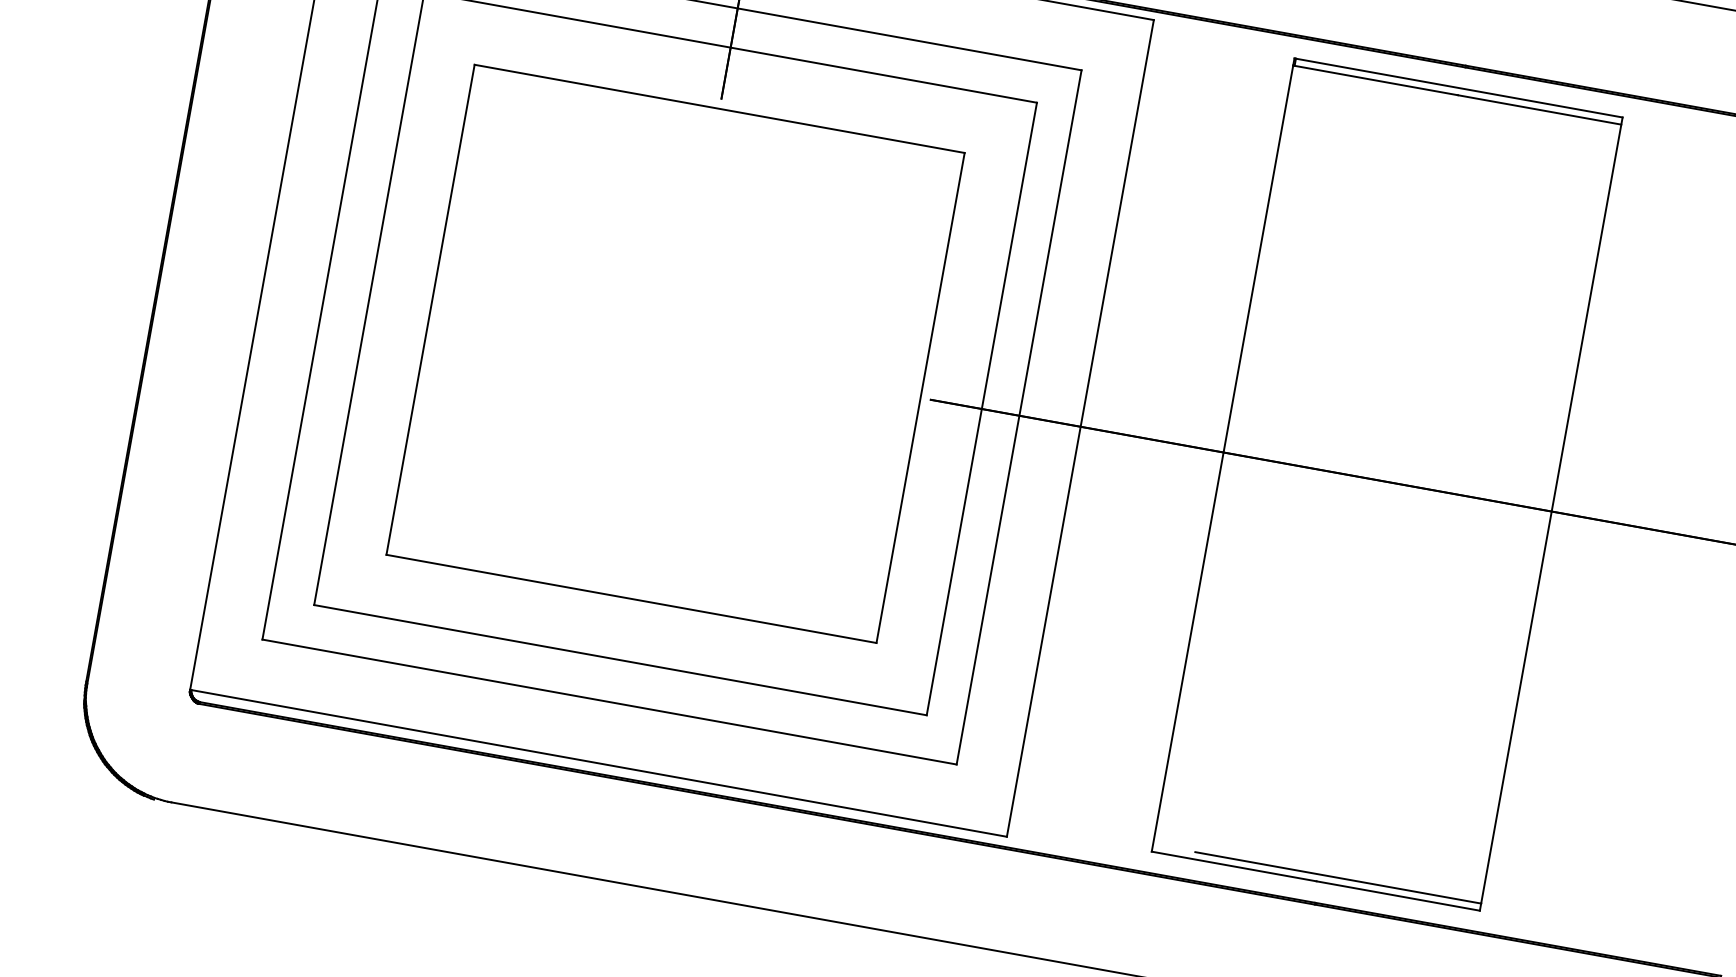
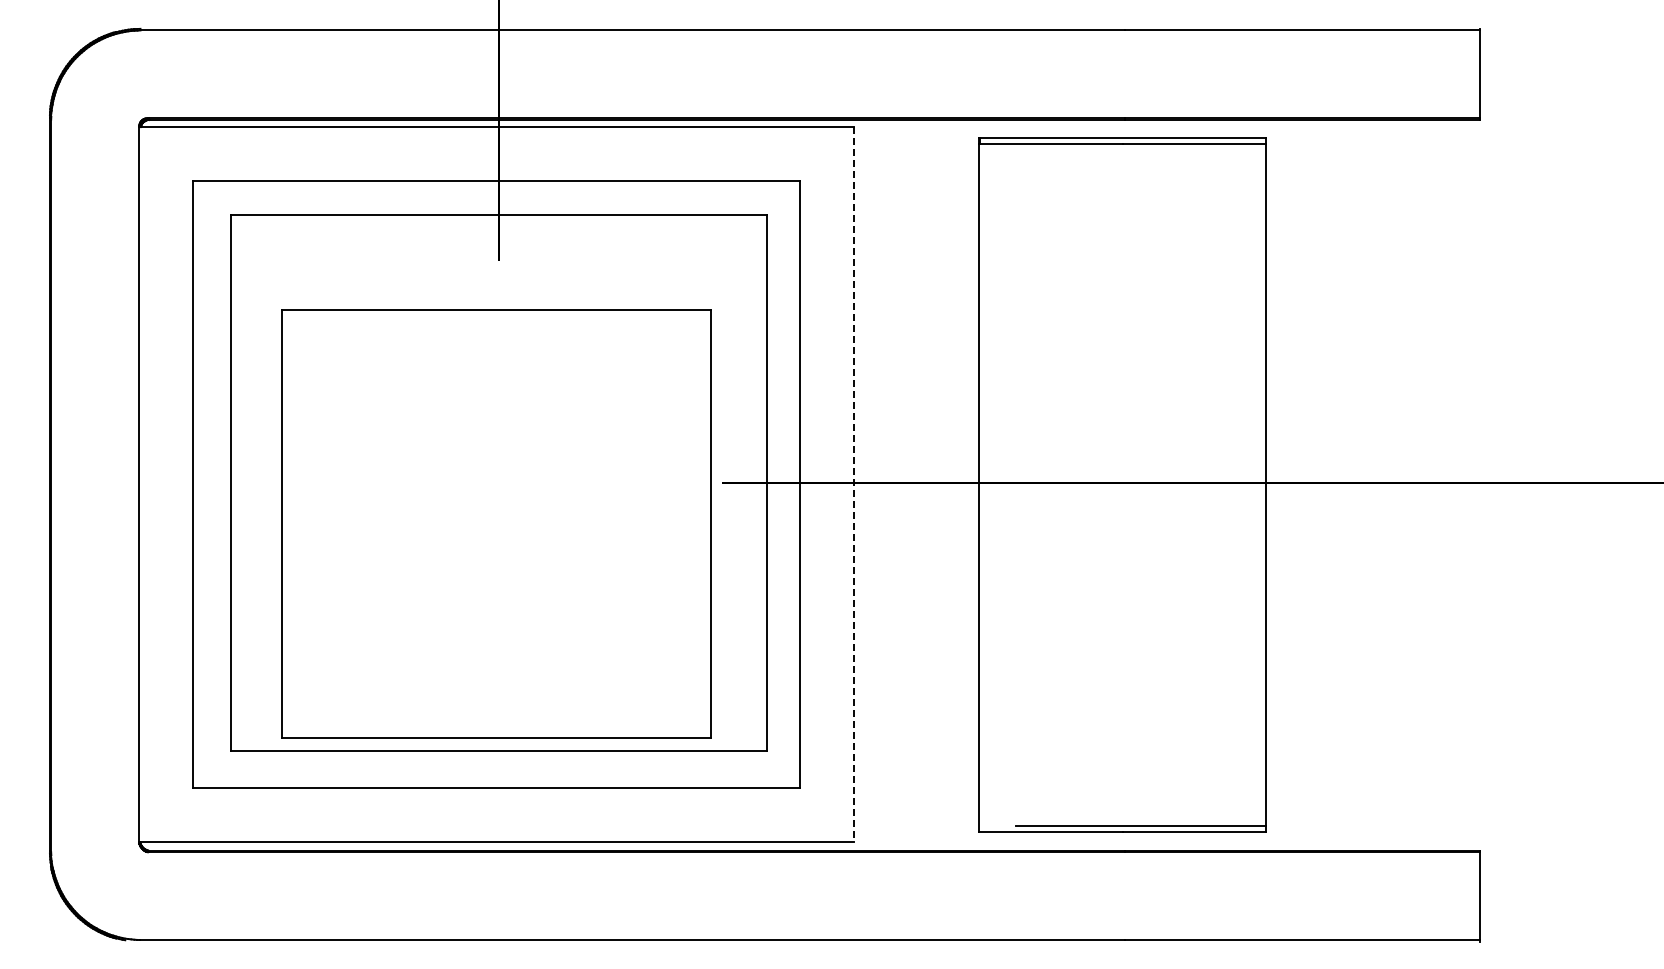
part: (675, 353) -> (496, 523), moved
line: (1080, 428) -> (853, 484), solid -> dashed

